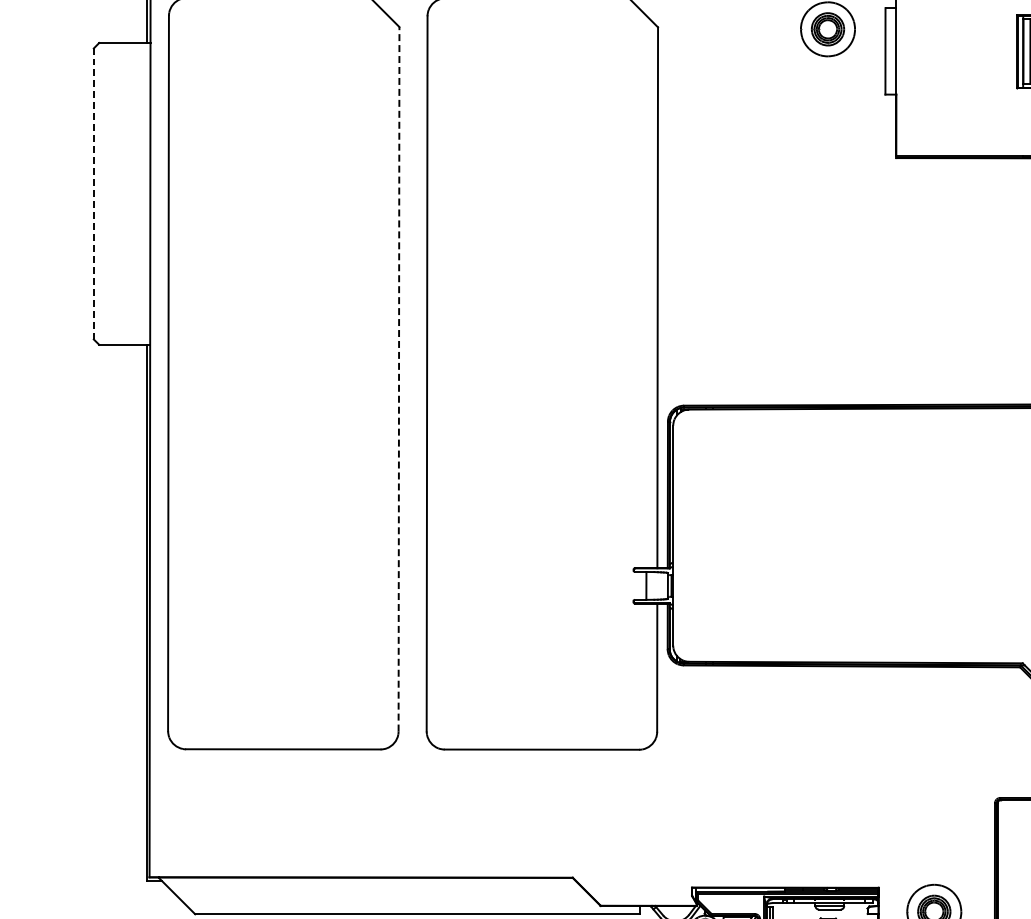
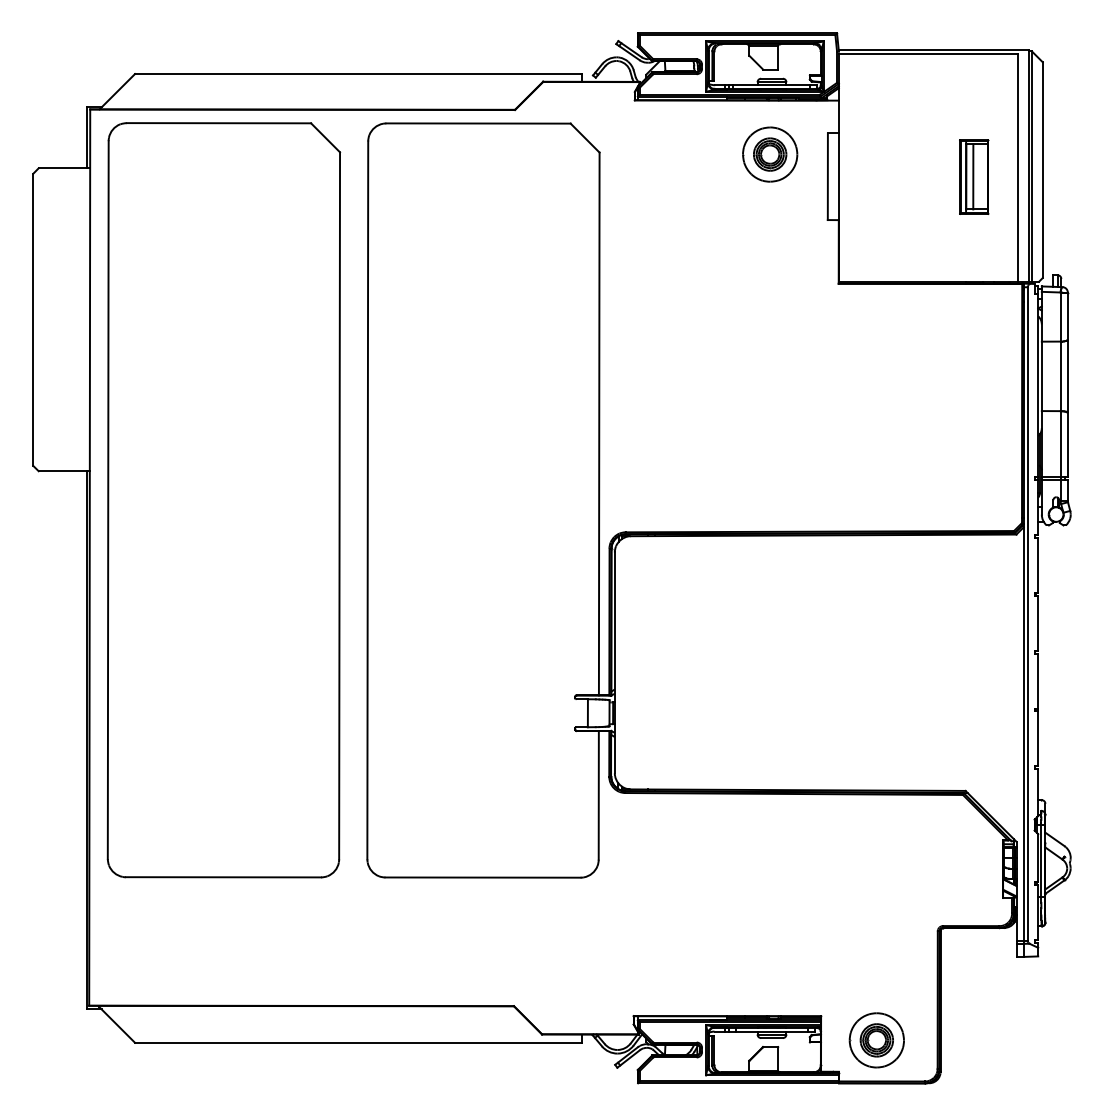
line: (94, 193) -> (33, 319), dashed -> solid
line: (398, 378) -> (339, 505), dashed -> solid

